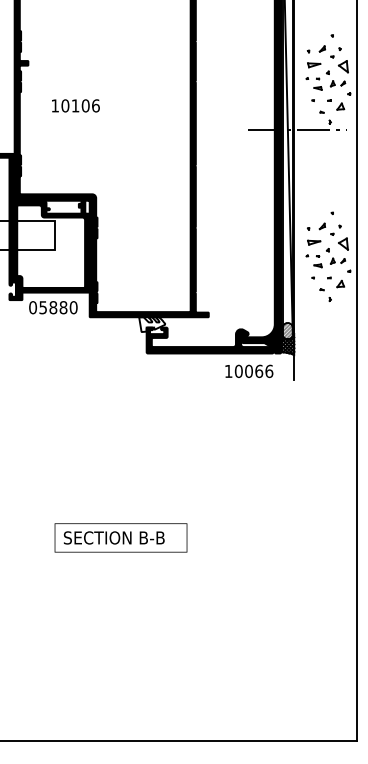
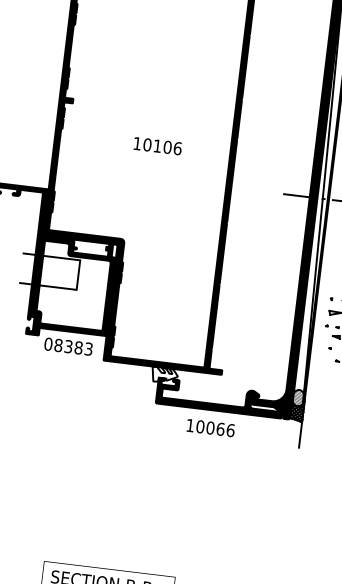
text: (75, 105) -> (157, 145), moved
text: (58, 307) -> (73, 347), 05880 -> 08383
text: (249, 370) -> (211, 427), moved

